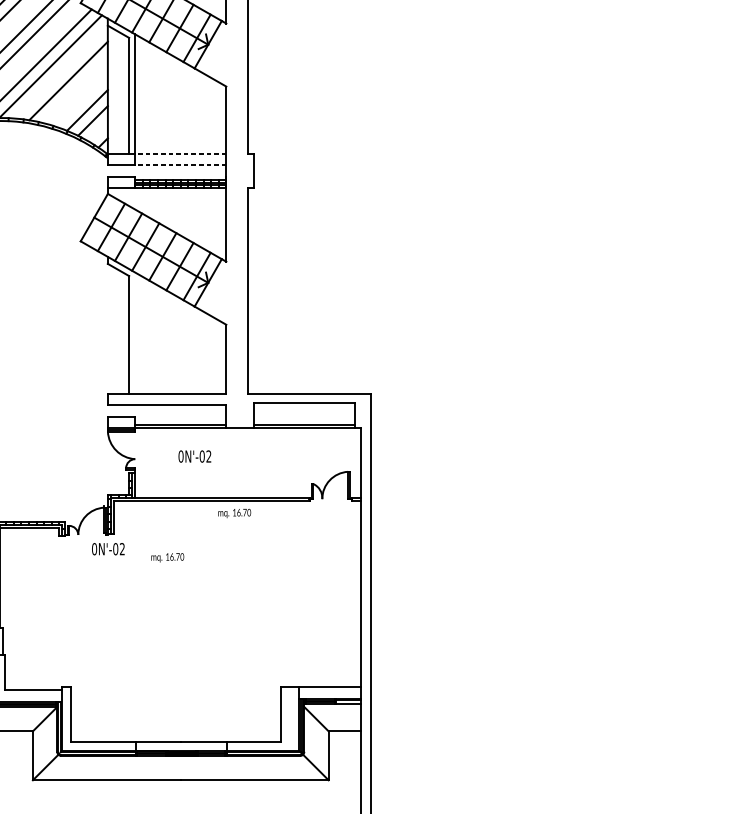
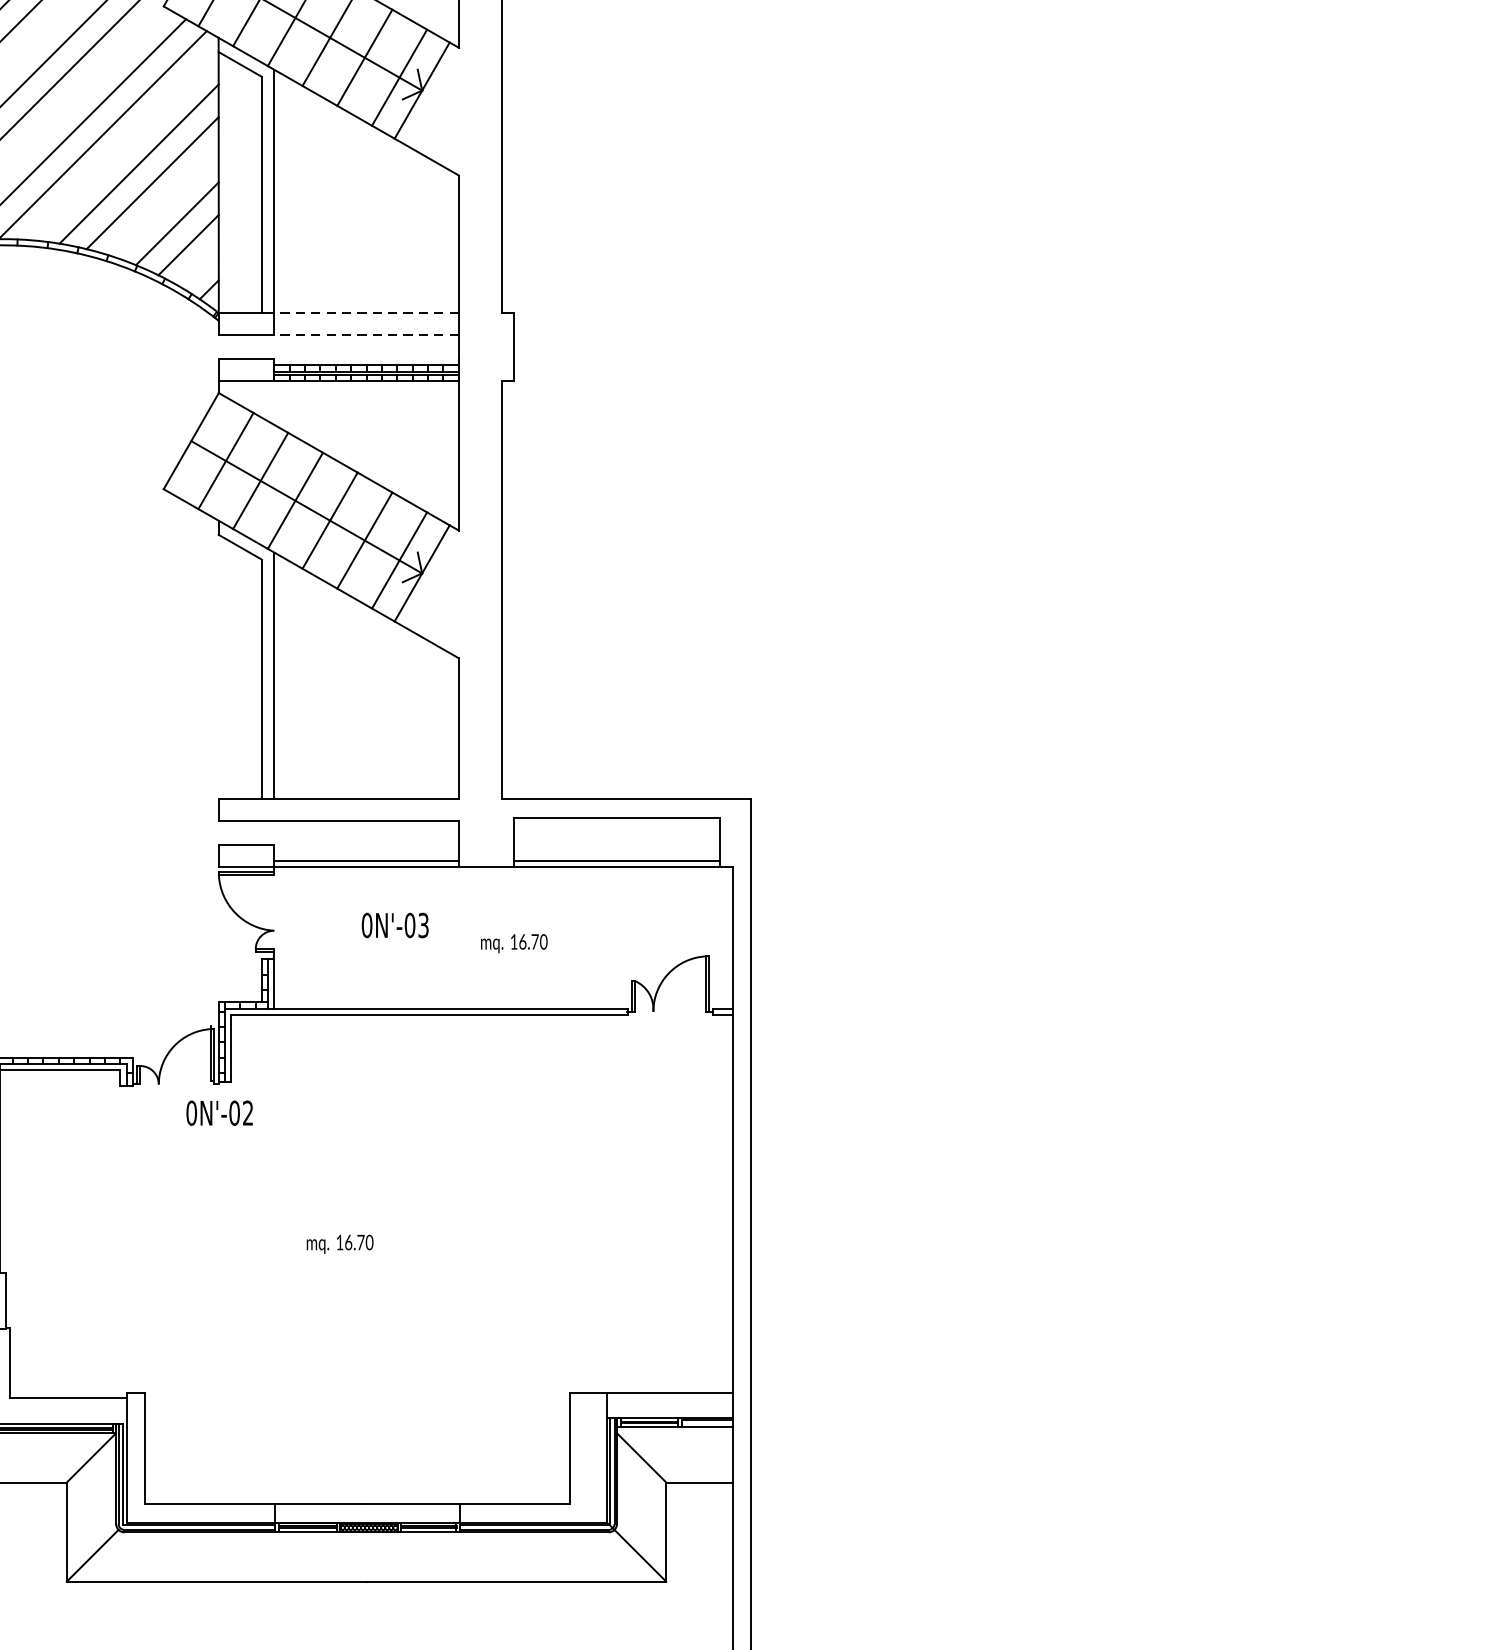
line: (74, 89) -> (151, 181), added
line: (135, 333) -> (274, 676), added
text: (208, 456) -> (422, 925), 0N'-02 -> 0N'-03
text: (234, 513) -> (513, 943), moved
text: (167, 557) -> (339, 1243), moved

